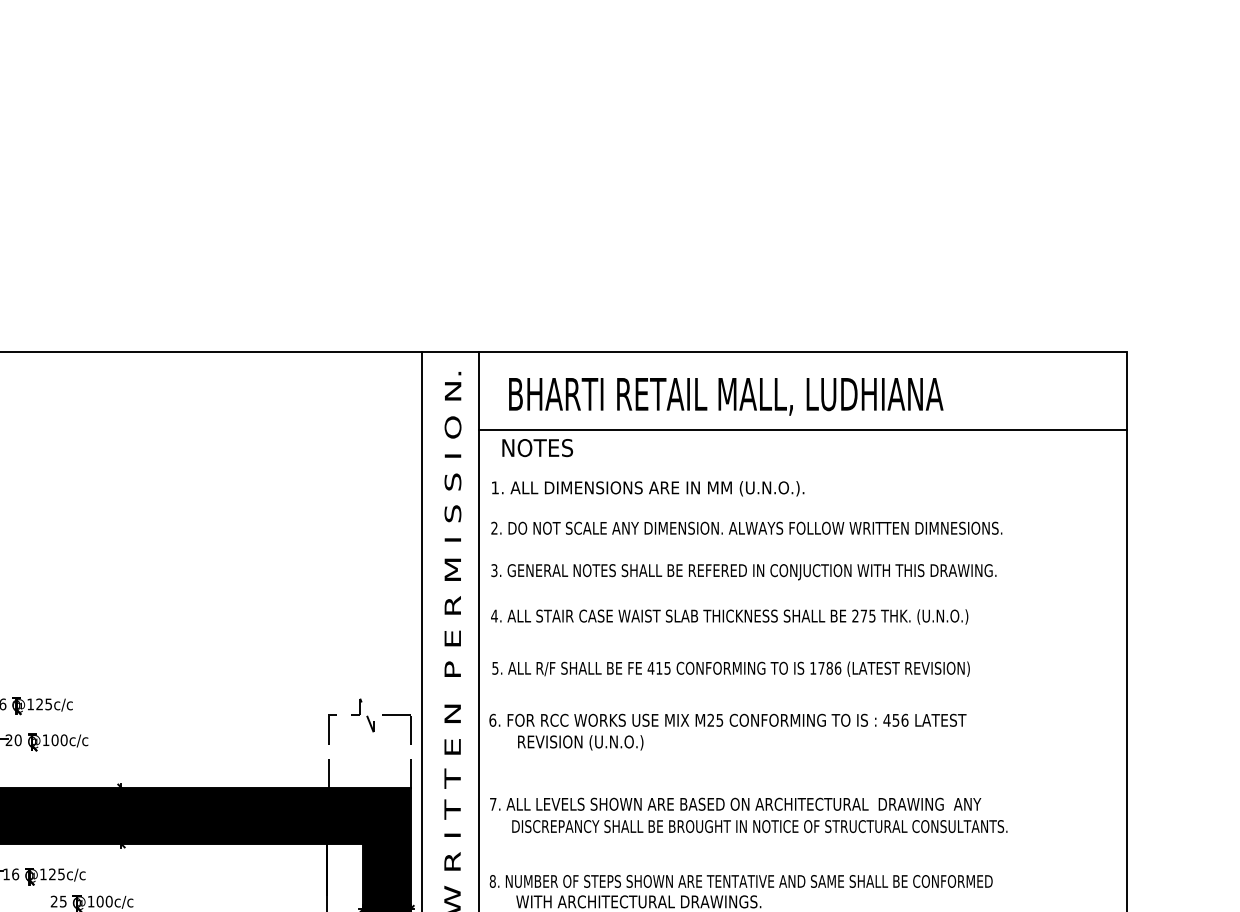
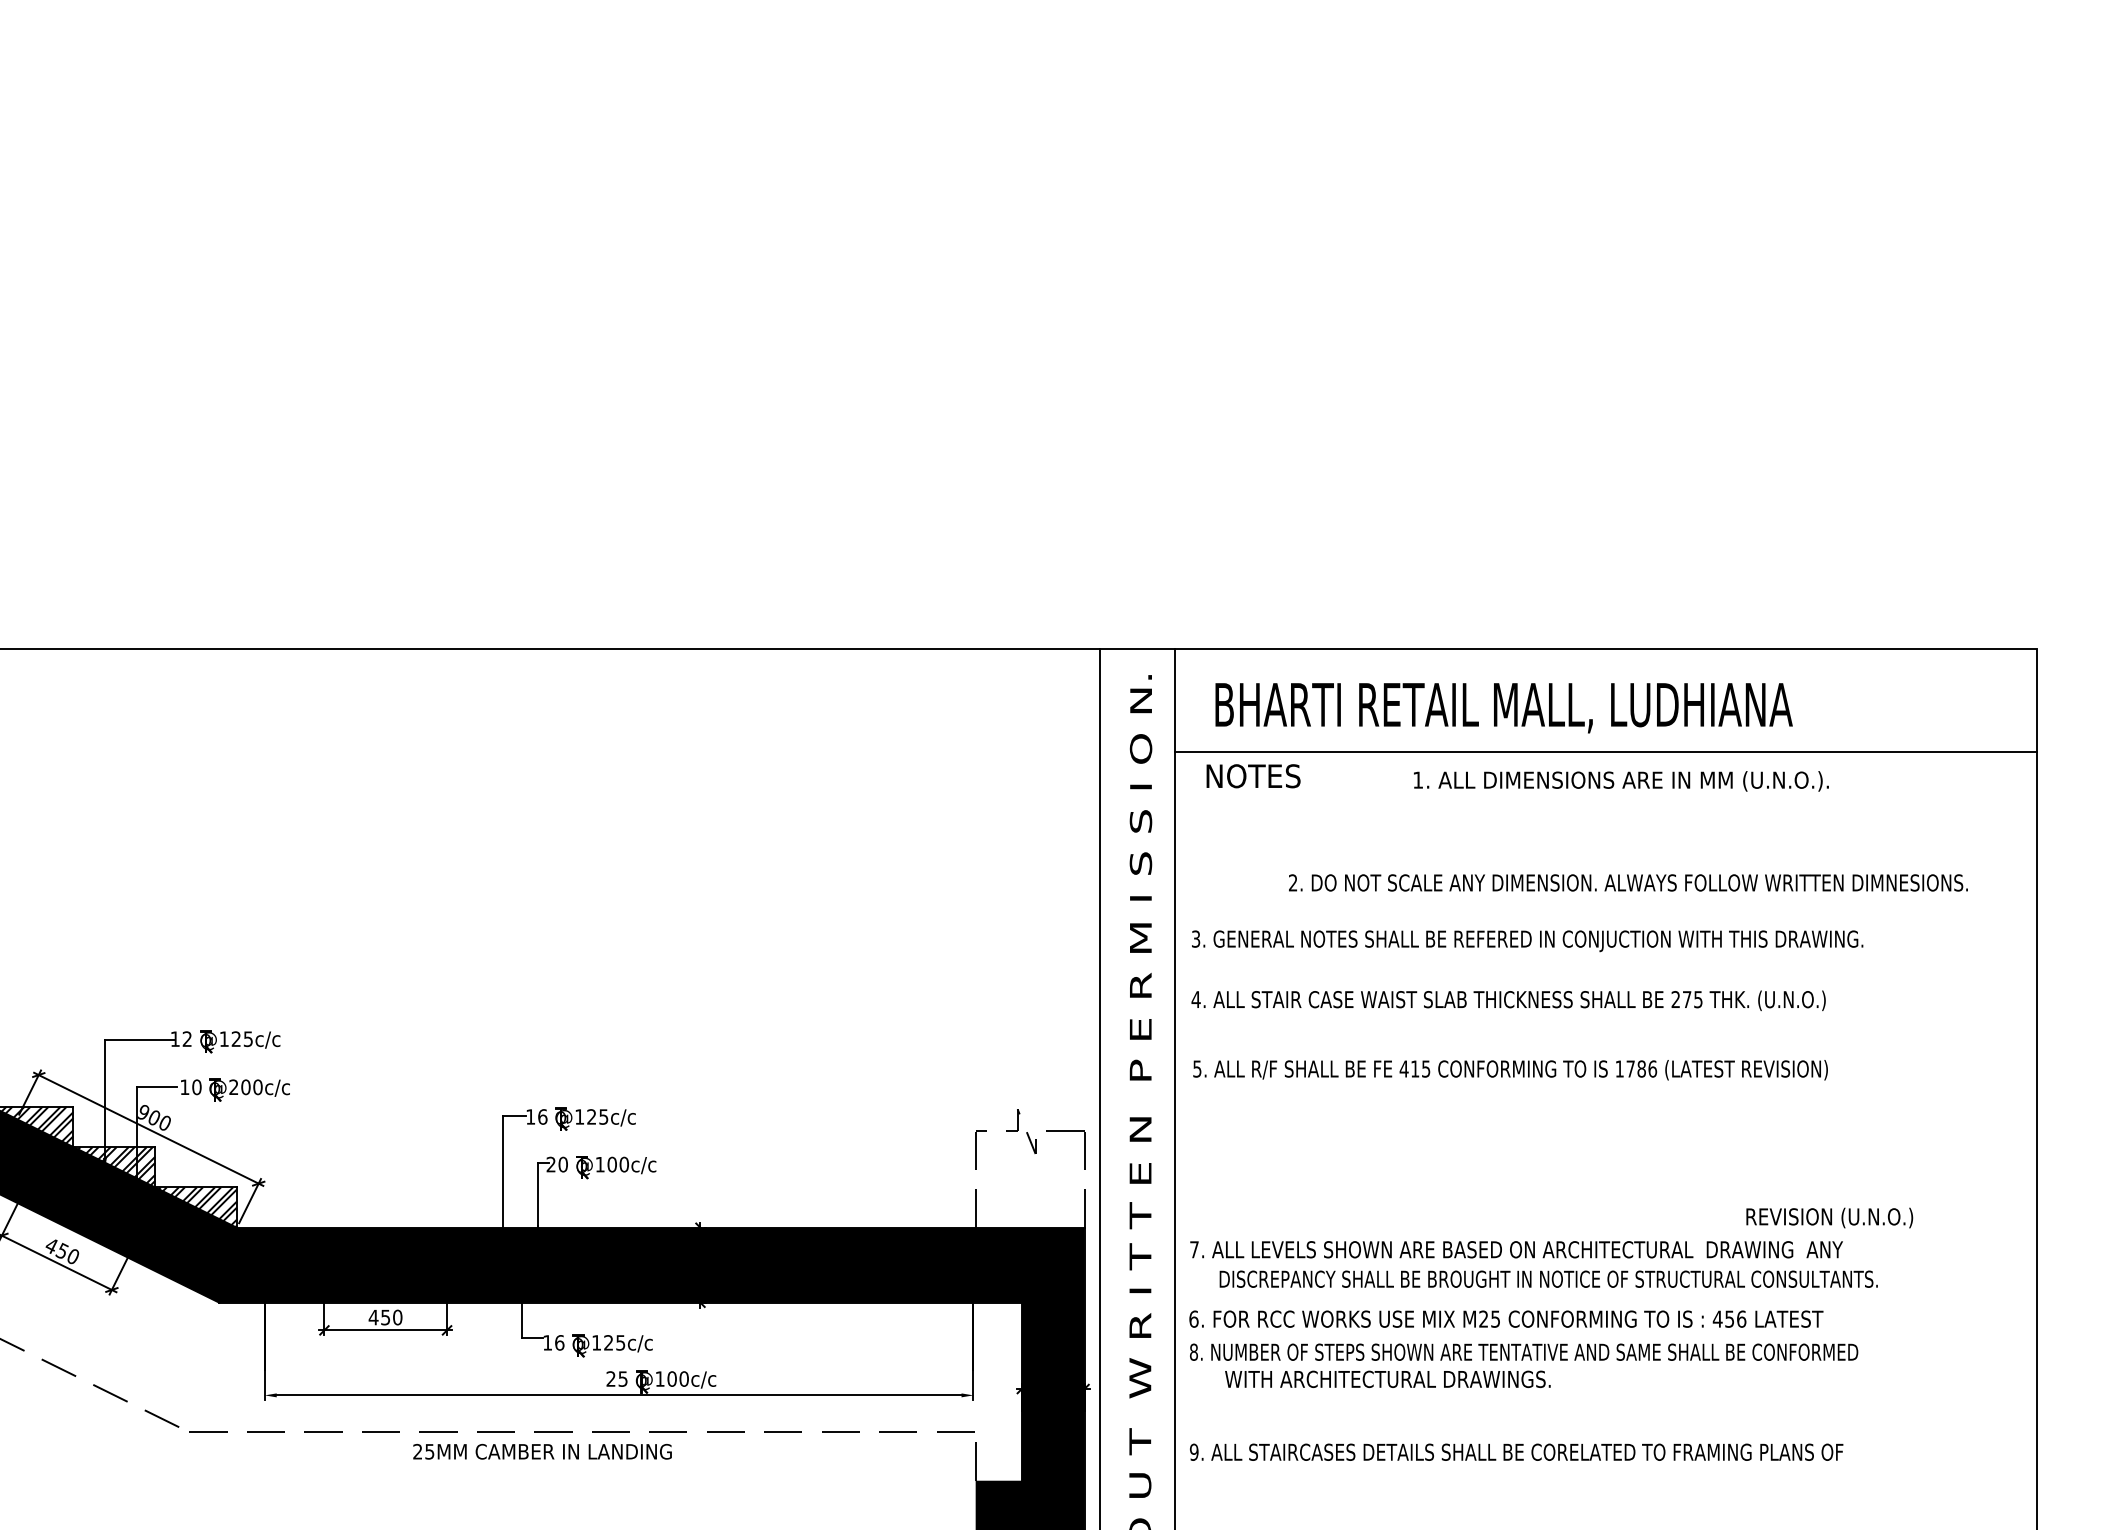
text: (648, 488) -> (1621, 781), moved
text: (746, 527) -> (1628, 882), moved
text: (728, 719) -> (1506, 1318), moved
text: (580, 742) -> (1829, 1217), moved

